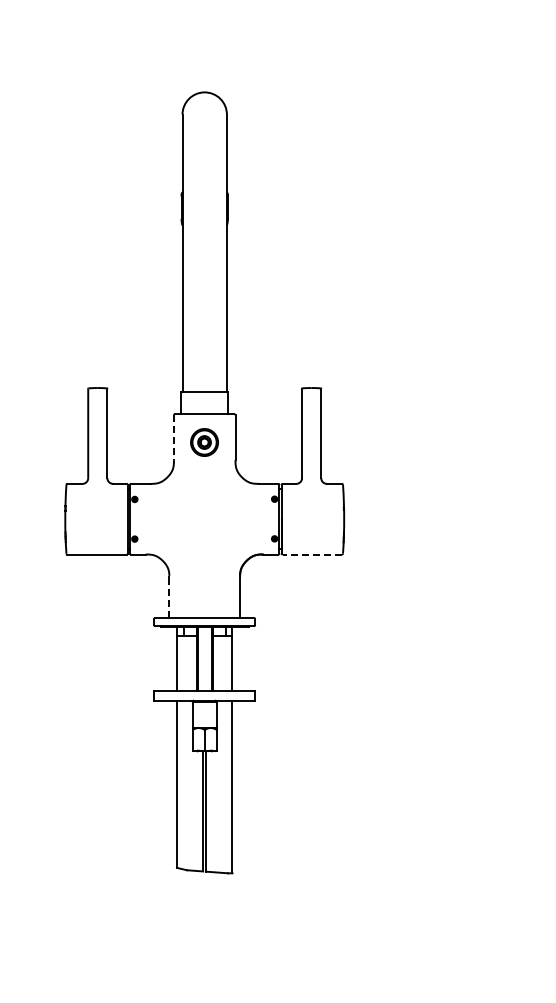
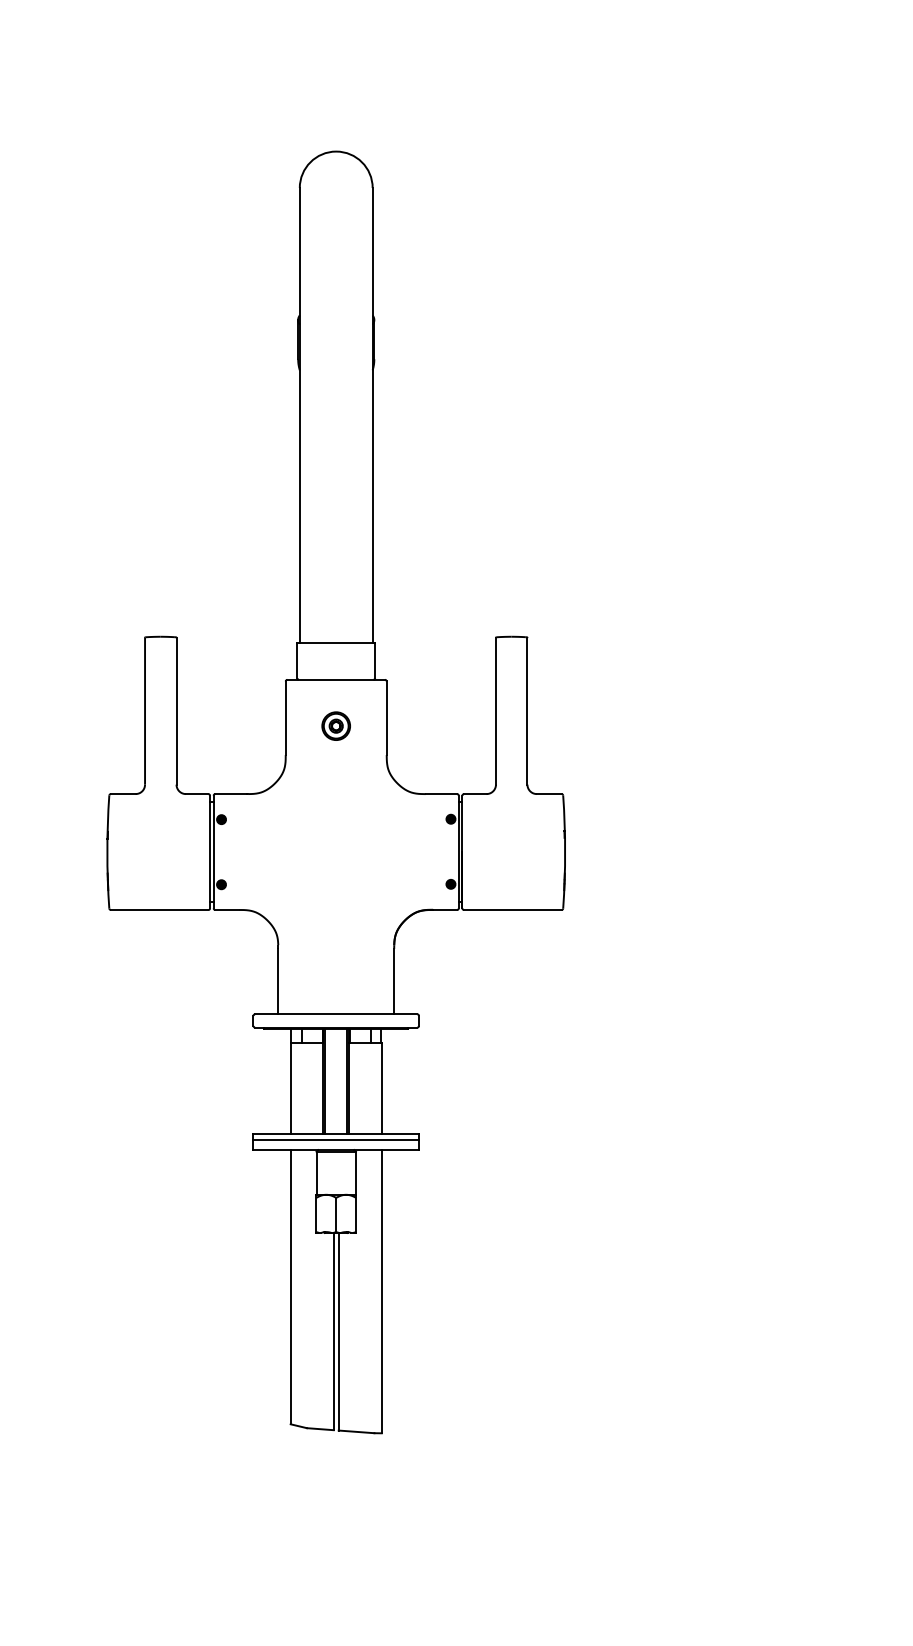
line: (173, 438) -> (284, 719), dashed -> solid
part: (204, 442) -> (335, 726), size x0.62
line: (312, 554) -> (513, 909), dashed -> solid
line: (169, 598) -> (278, 982), dashed -> solid
line: (204, 694) -> (335, 1139), added

